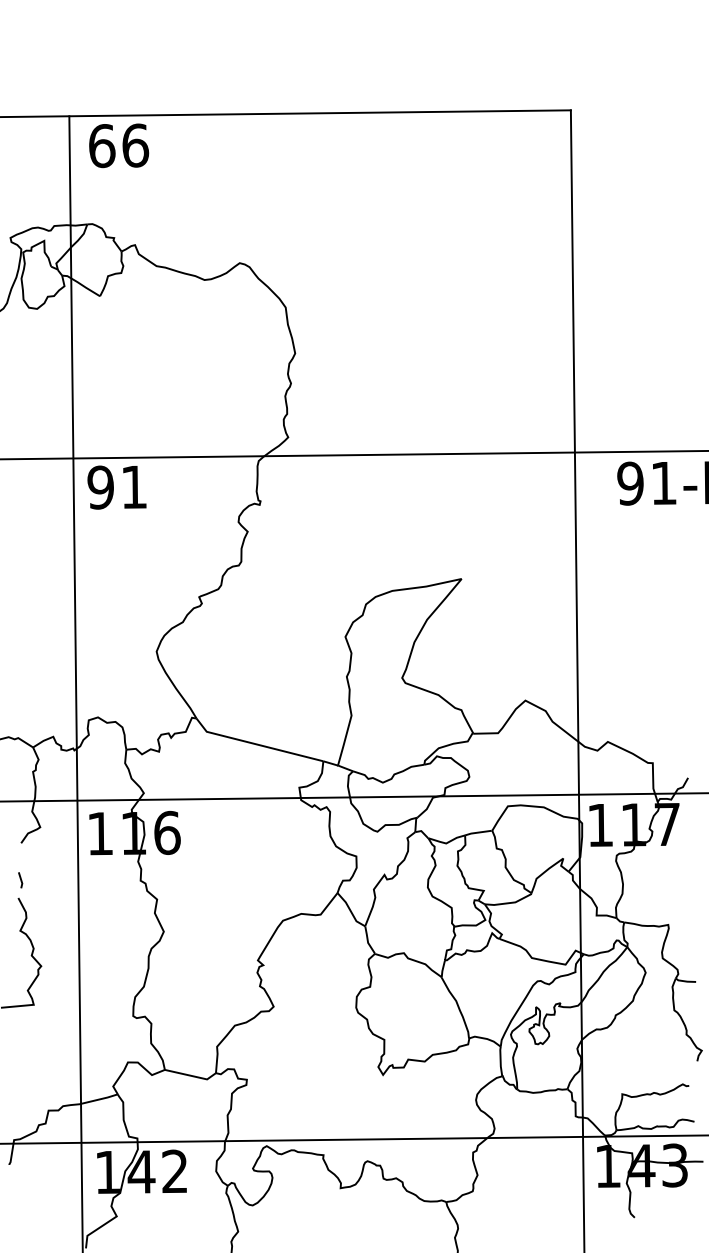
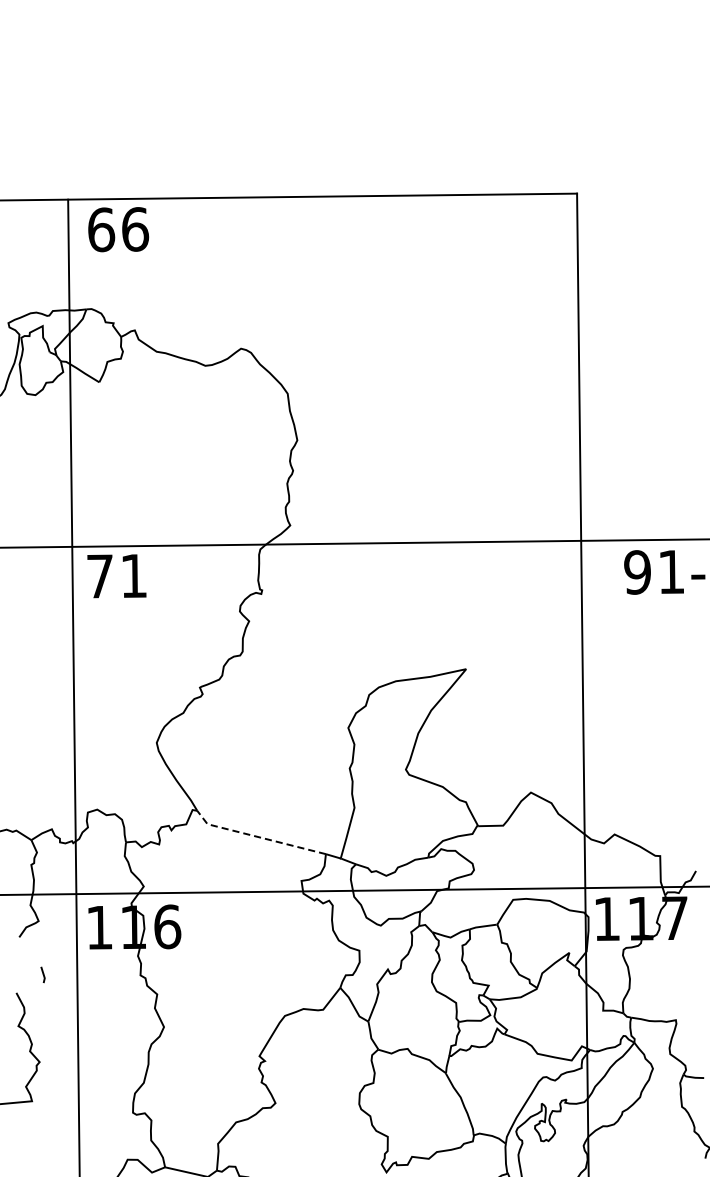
text: (100, 487) -> (99, 576), 91 -> 71
line: (255, 744) -> (257, 837), solid -> dashed
line: (20, 880) -> (42, 975), moved

